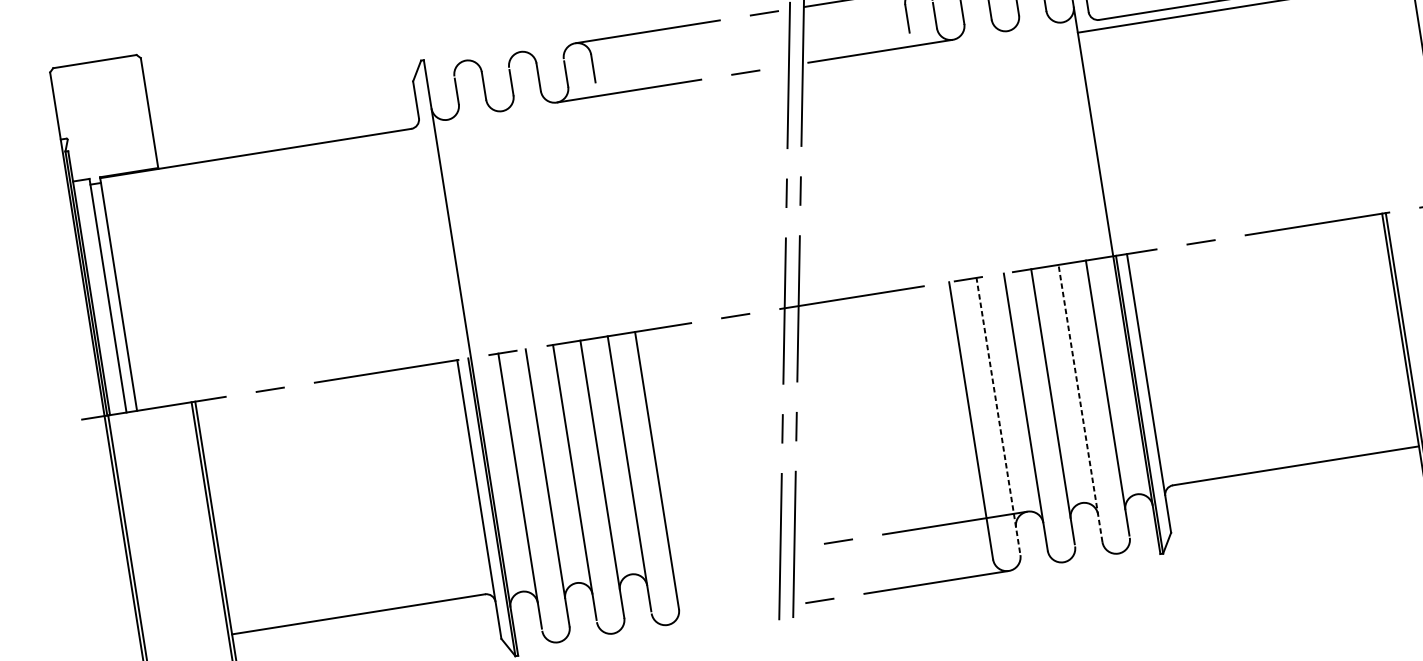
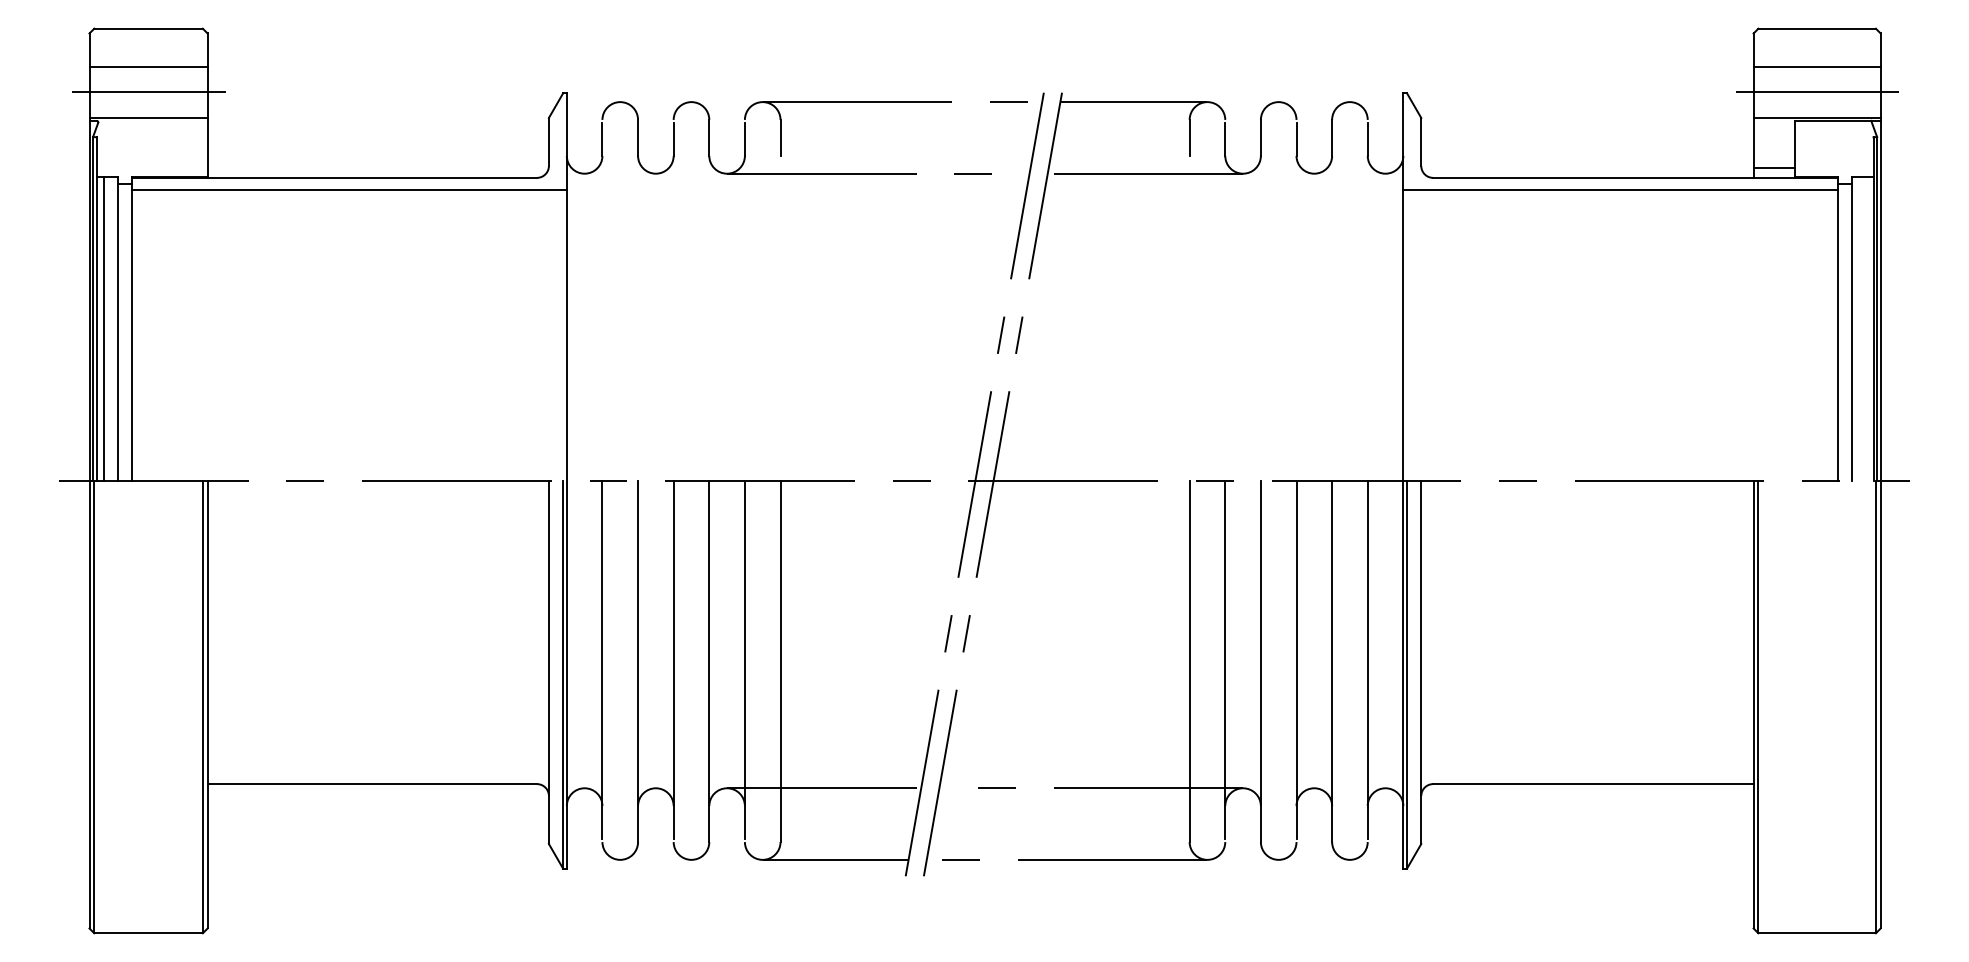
line: (99, 90) -> (148, 66), added
line: (102, 110) -> (148, 92), added
line: (105, 129) -> (148, 117), added
line: (267, 160) -> (348, 189), added
line: (97, 297) -> (104, 328), added
line: (1080, 403) -> (1332, 661), dashed -> solid
line: (998, 414) -> (1225, 659), dashed -> solid
line: (706, 562) -> (824, 788), added
line: (723, 615) -> (835, 859), added

